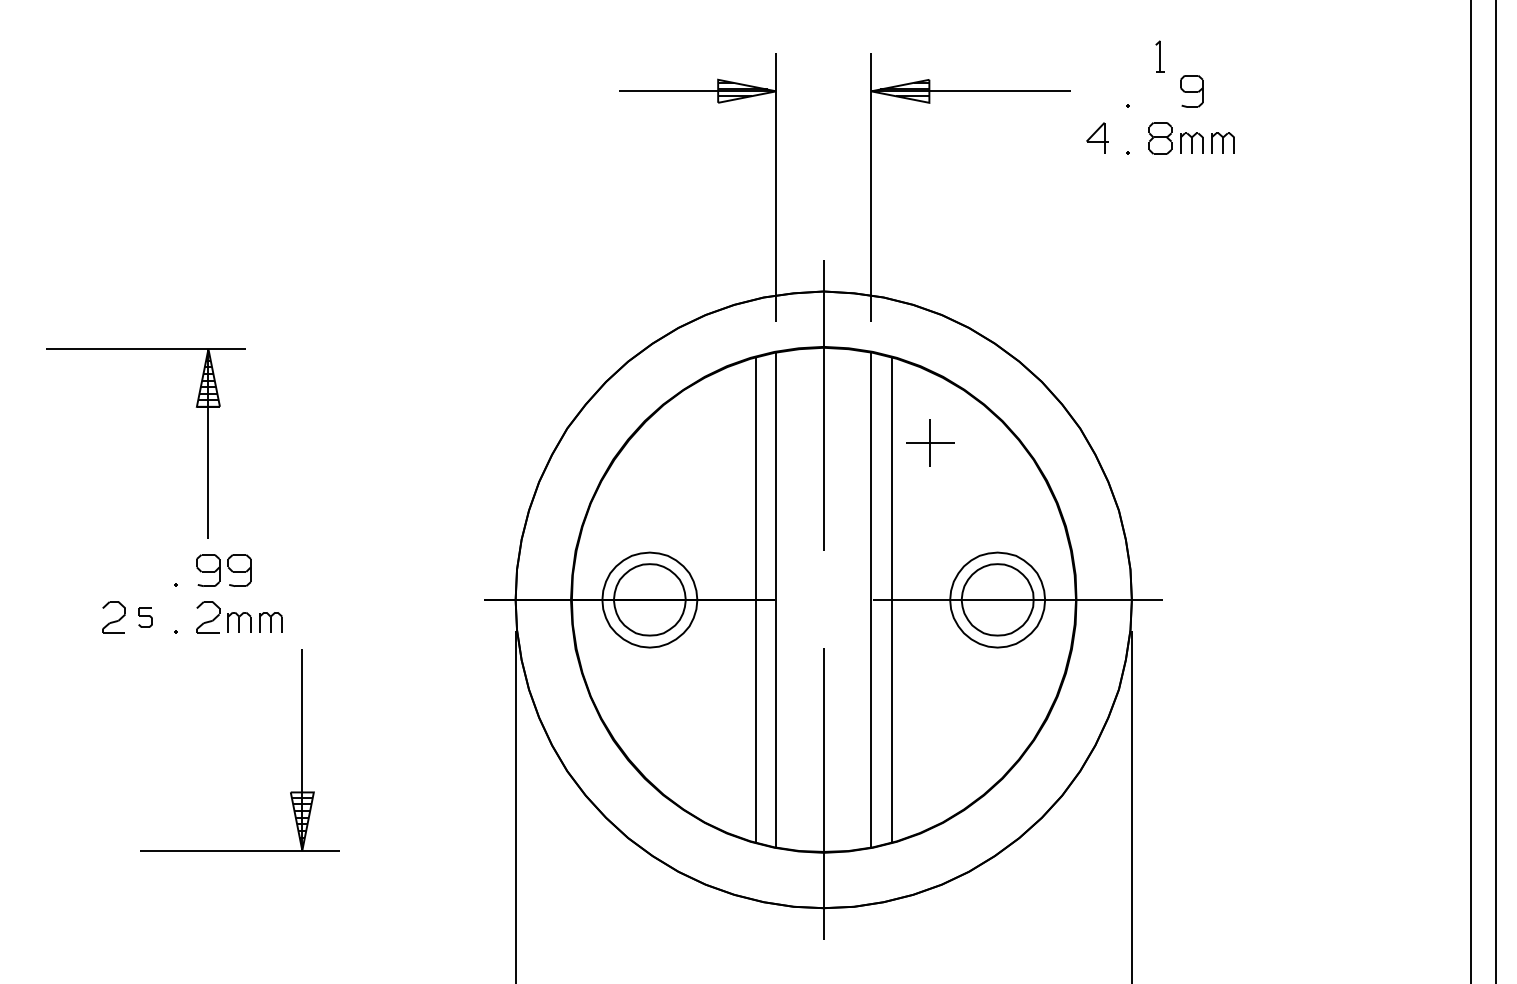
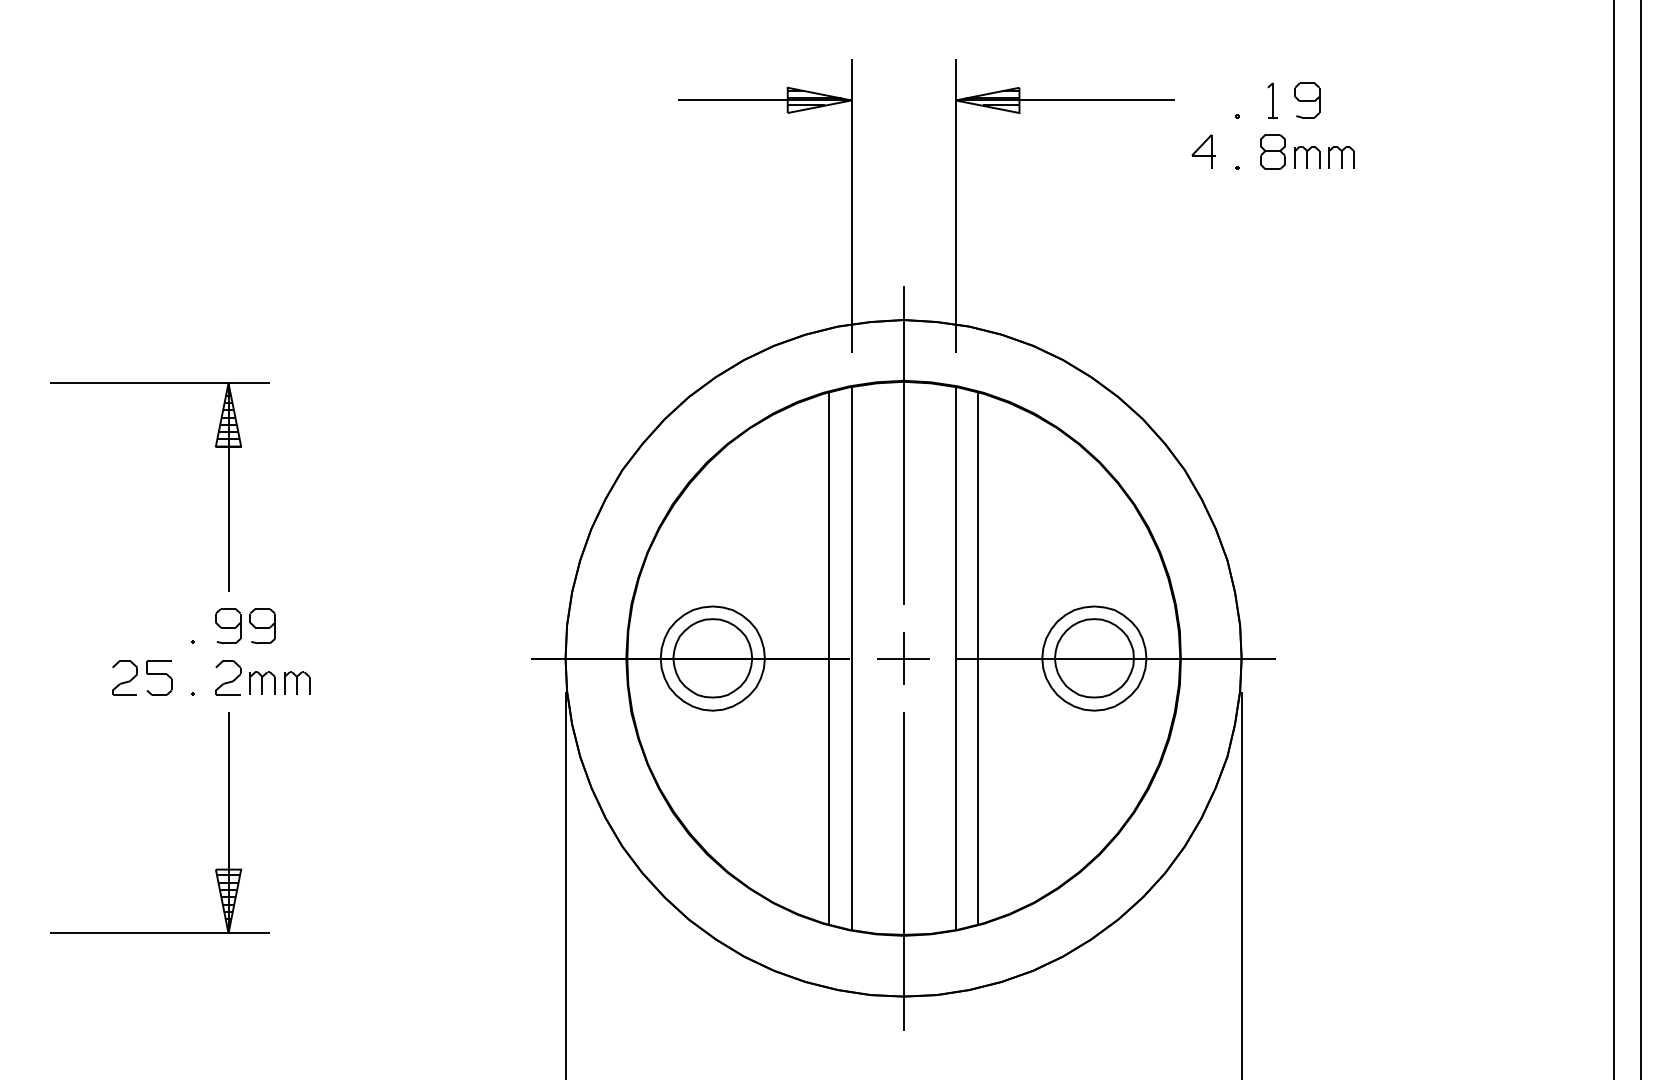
part: (1160, 56) -> (1272, 100), moved
part: (930, 443) -> (903, 658), moved
part: (145, 617) -> (159, 677), size x1.67
part: (302, 749) -> (228, 822), moved

